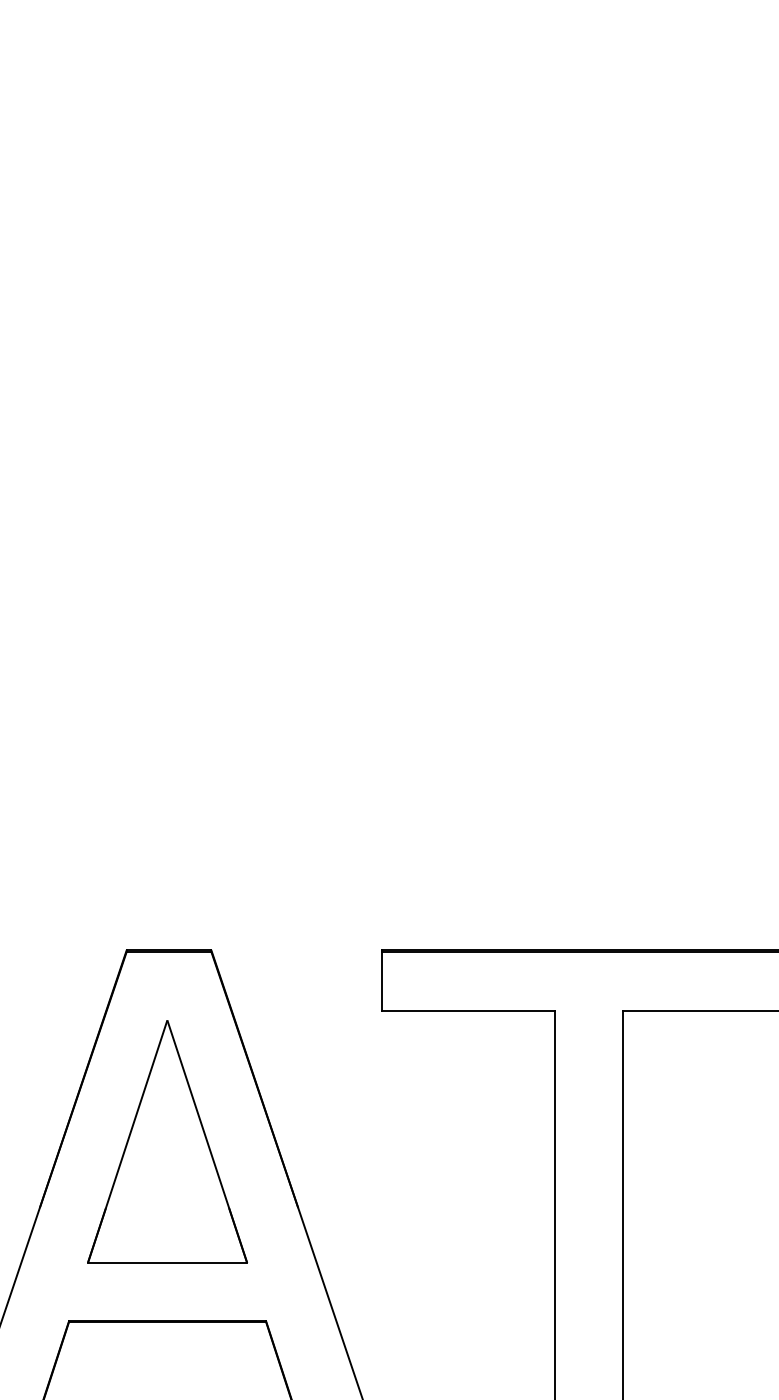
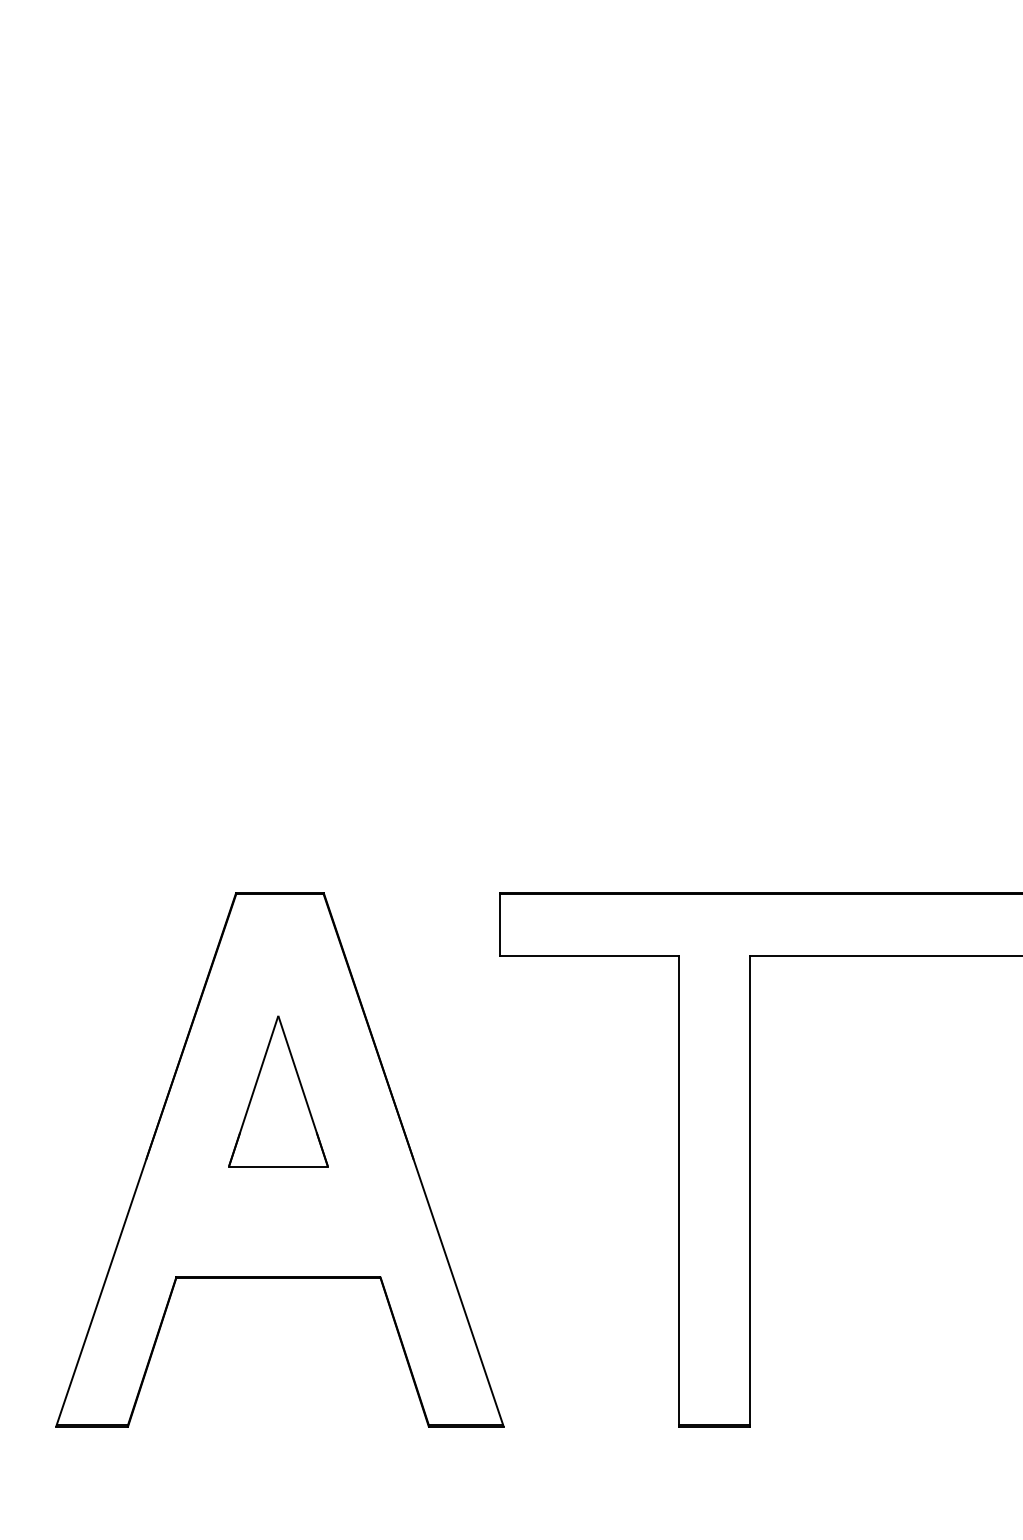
part: (167, 1142) -> (278, 1091), size x0.6

